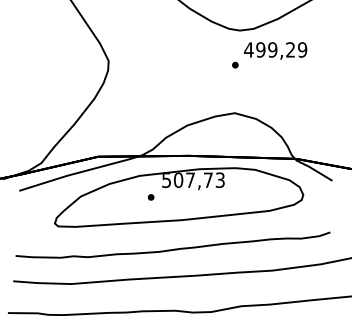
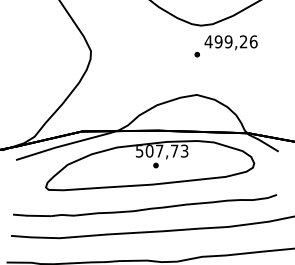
text: (302, 49) -> (253, 41), 499,29 -> 499,26
part: (150, 197) -> (155, 165), moved

